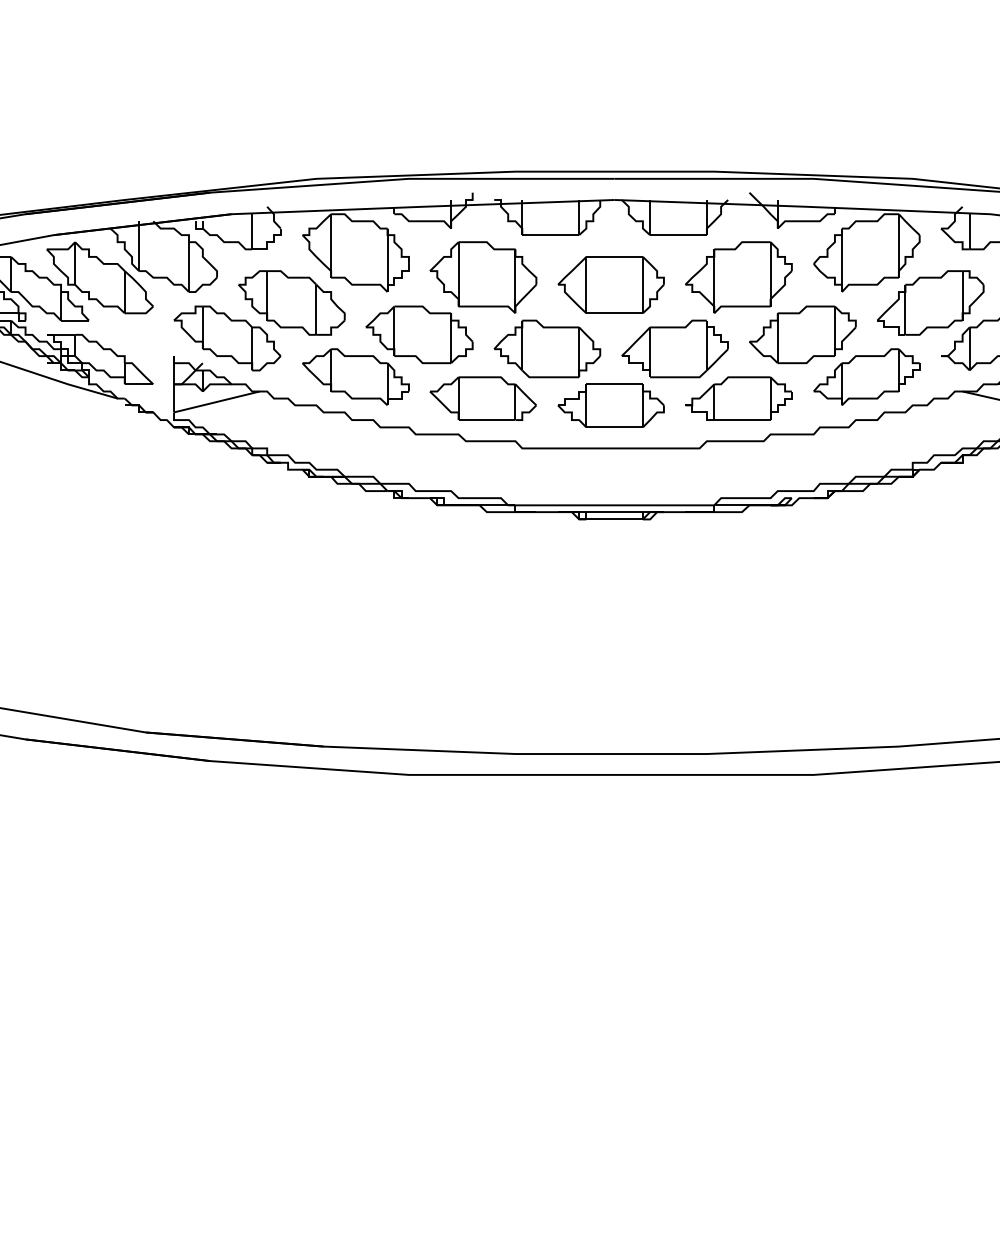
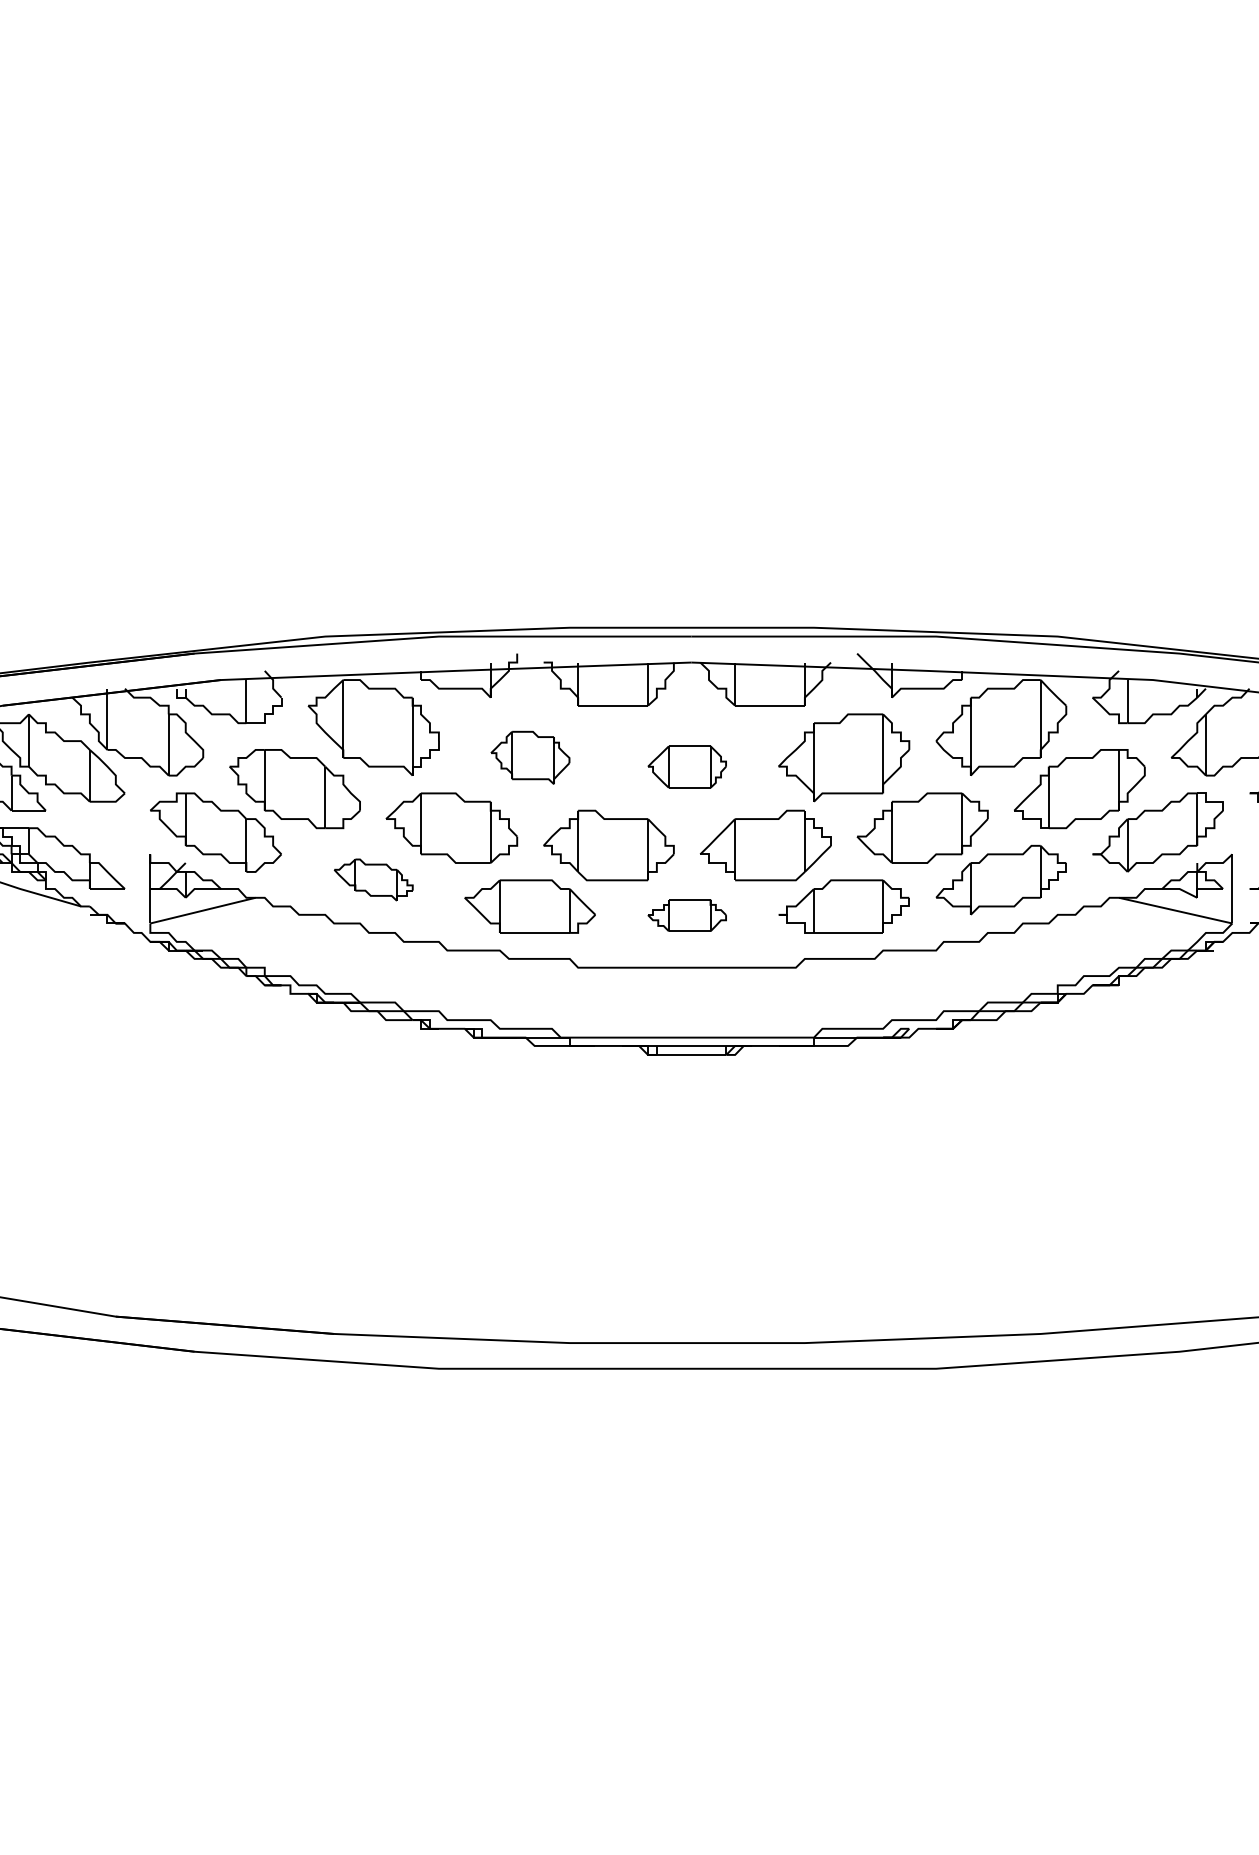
part: (483, 277) -> (530, 757), size x0.6
part: (610, 284) -> (686, 766), size x0.6
part: (355, 376) -> (373, 879), size x0.6
part: (610, 405) -> (686, 915), size x0.6

